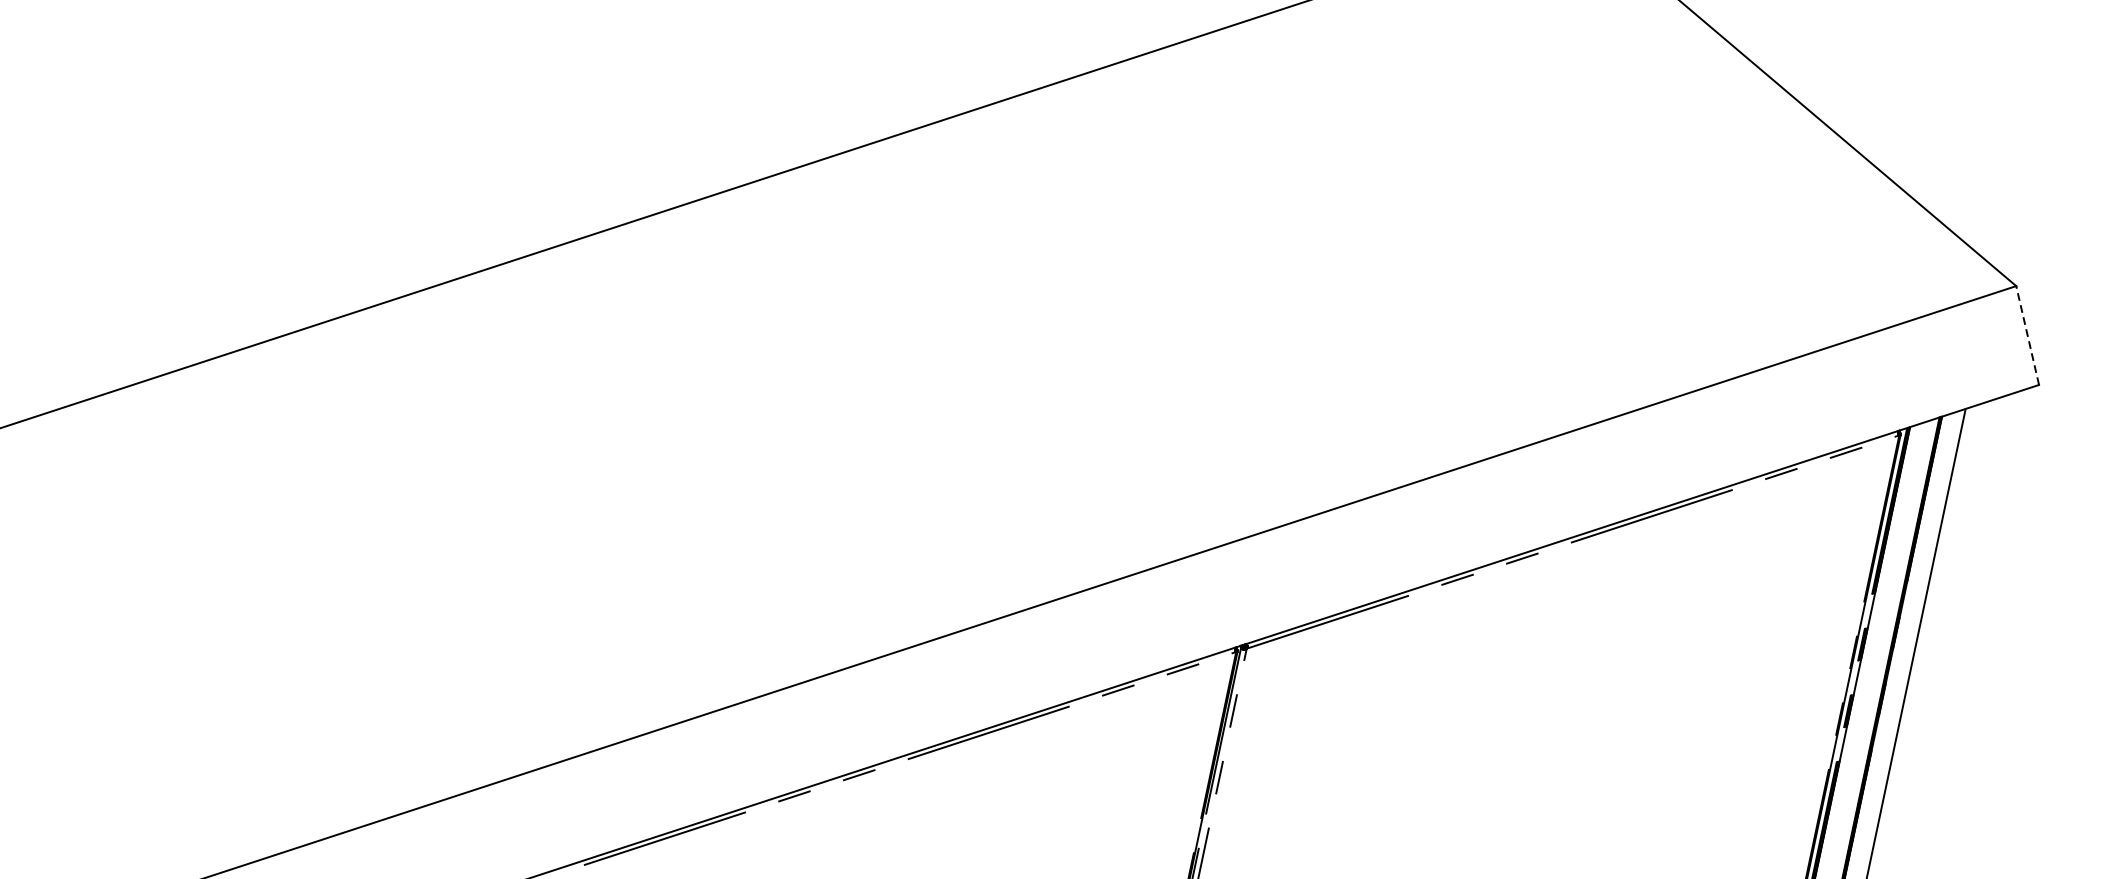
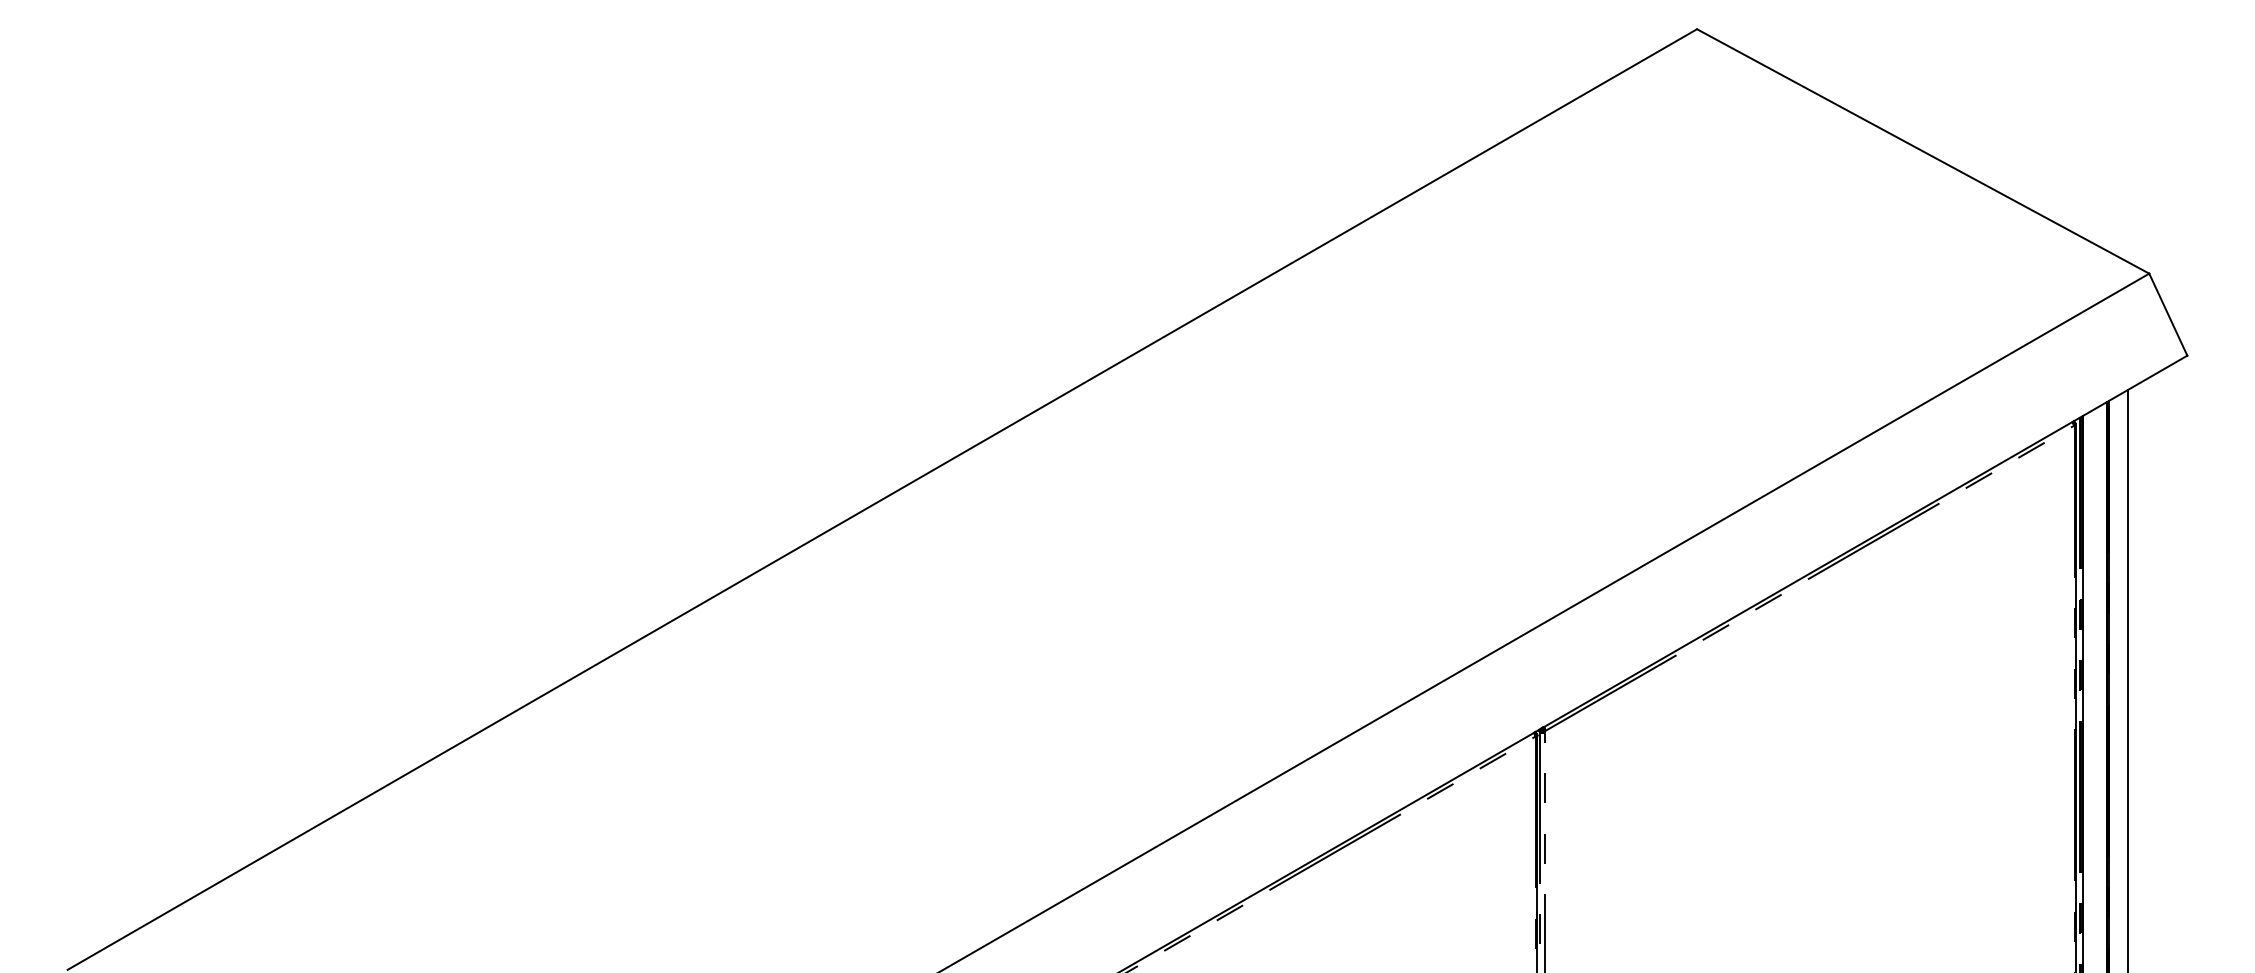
line: (2027, 335) -> (2168, 314), dashed -> solid

